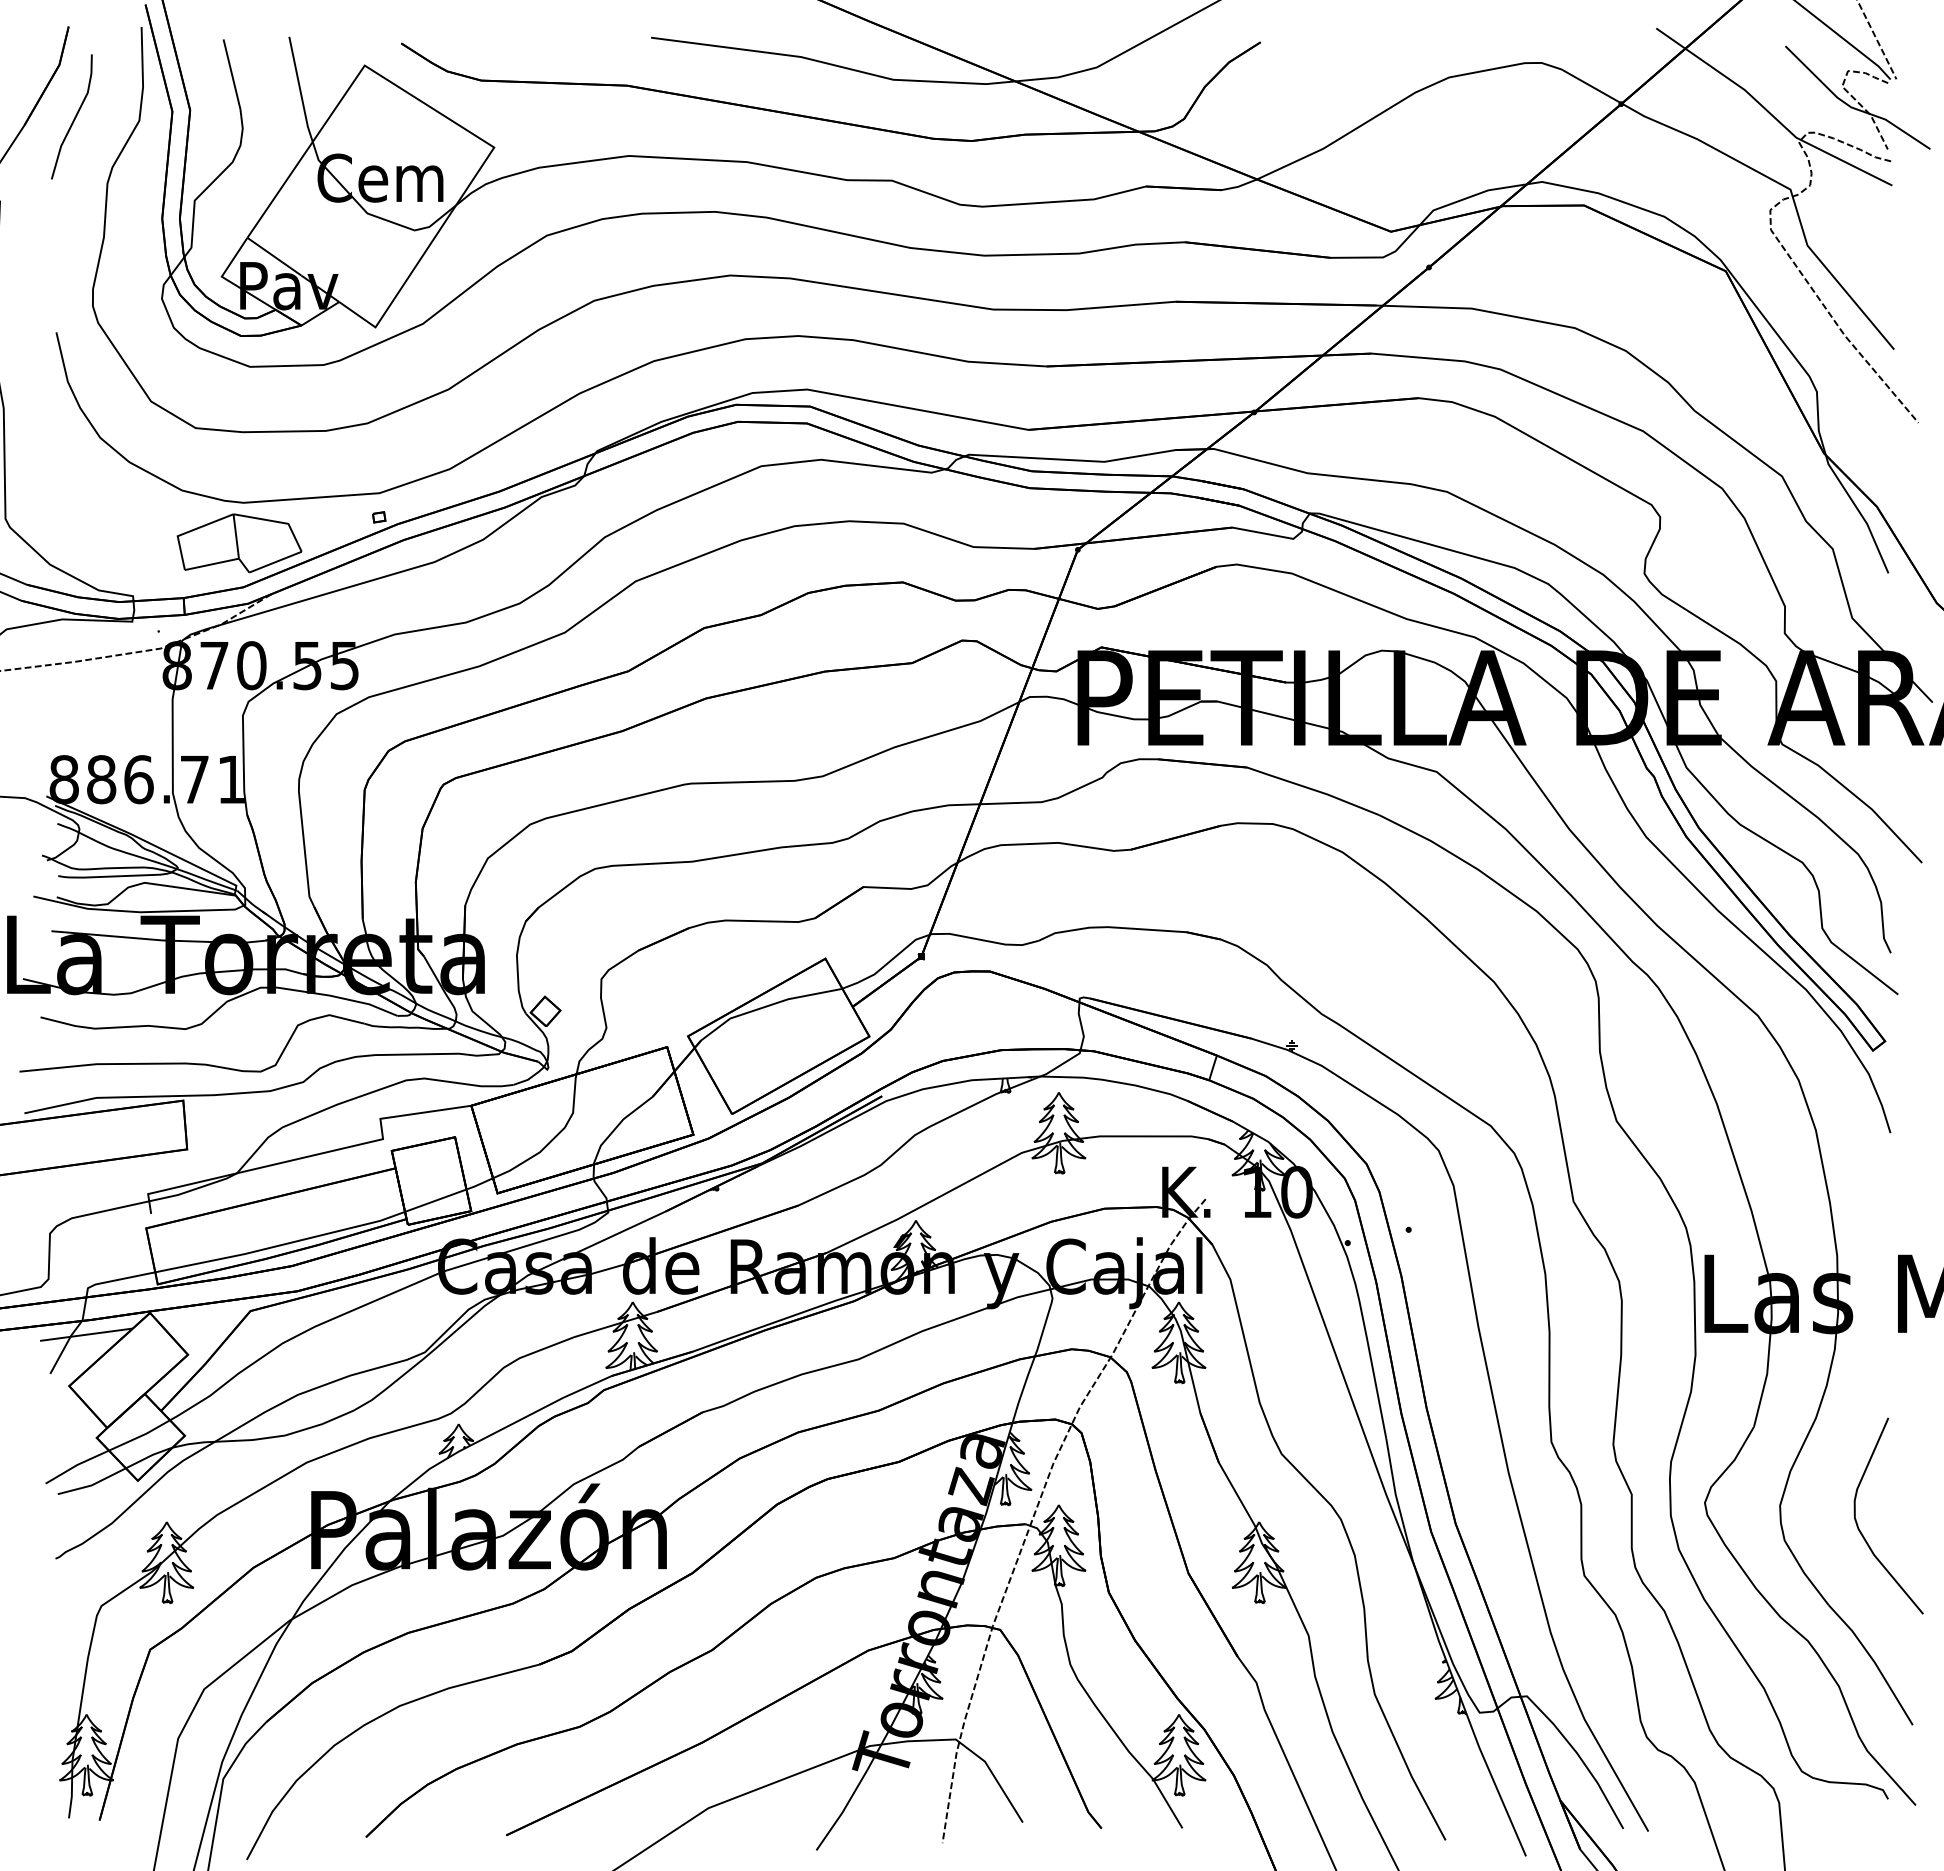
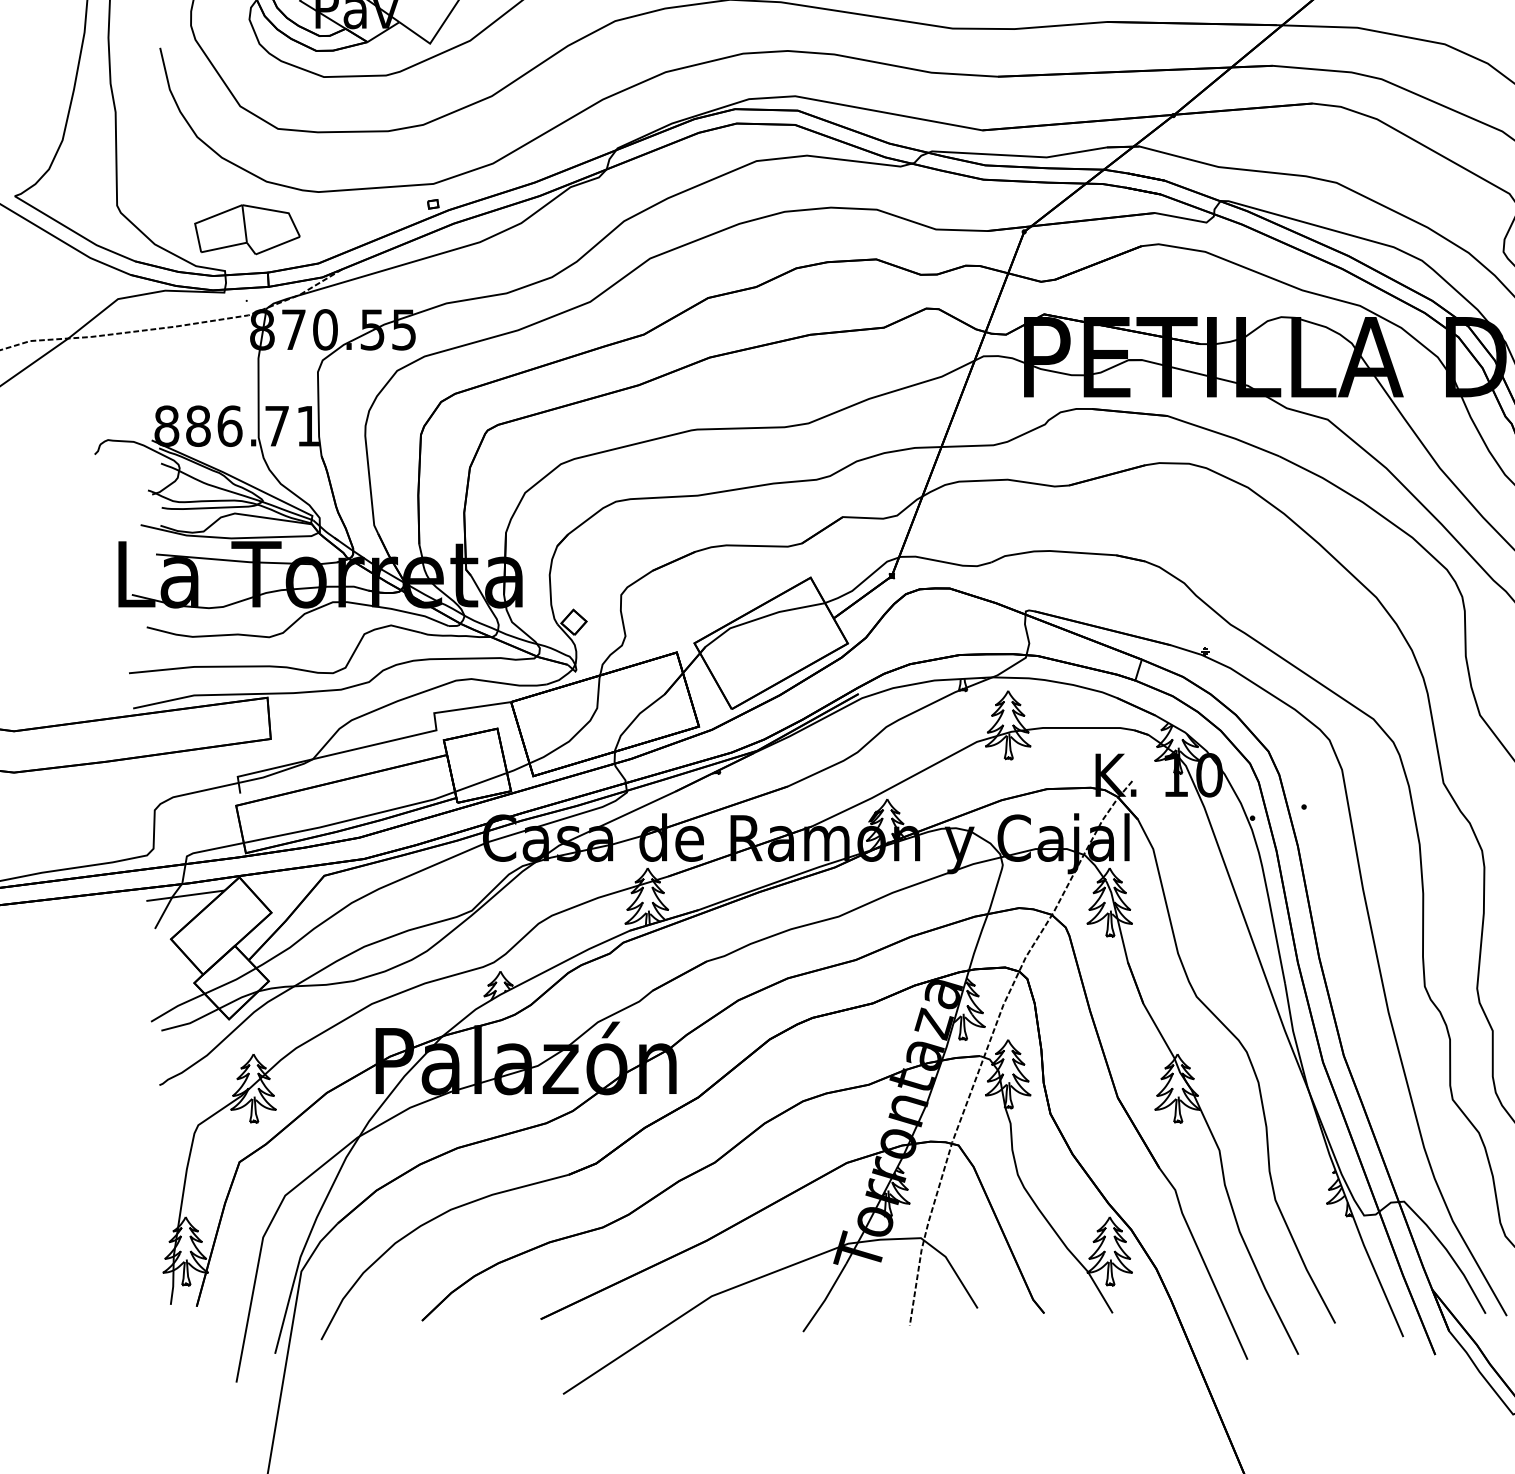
part: (239, 543) -> (247, 229), moved

